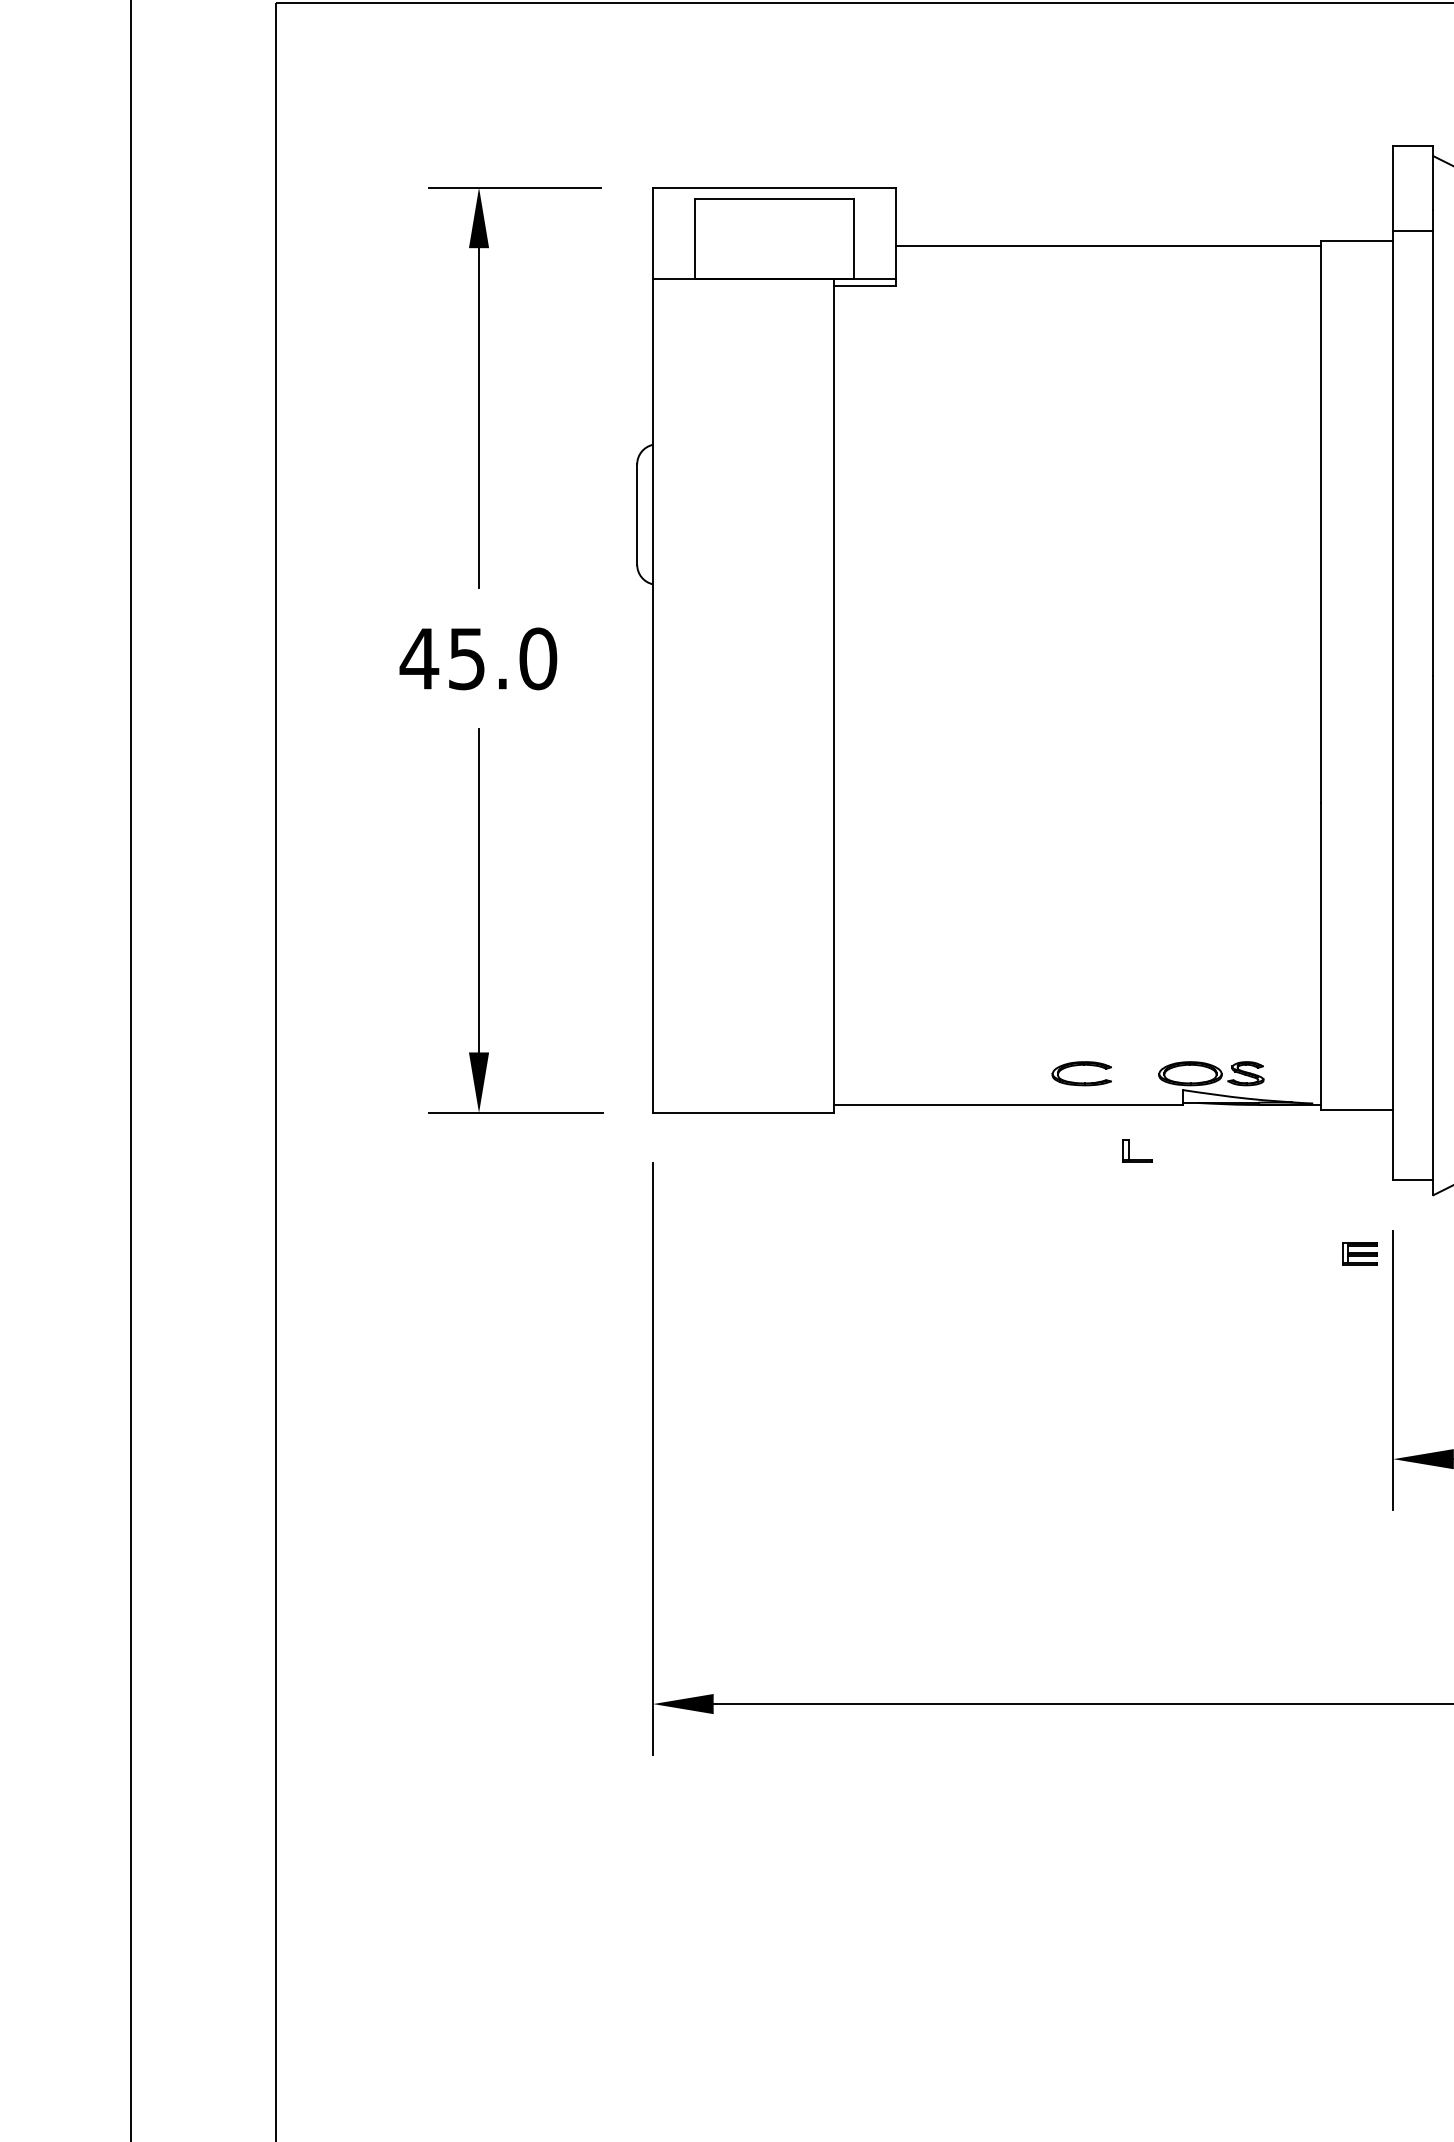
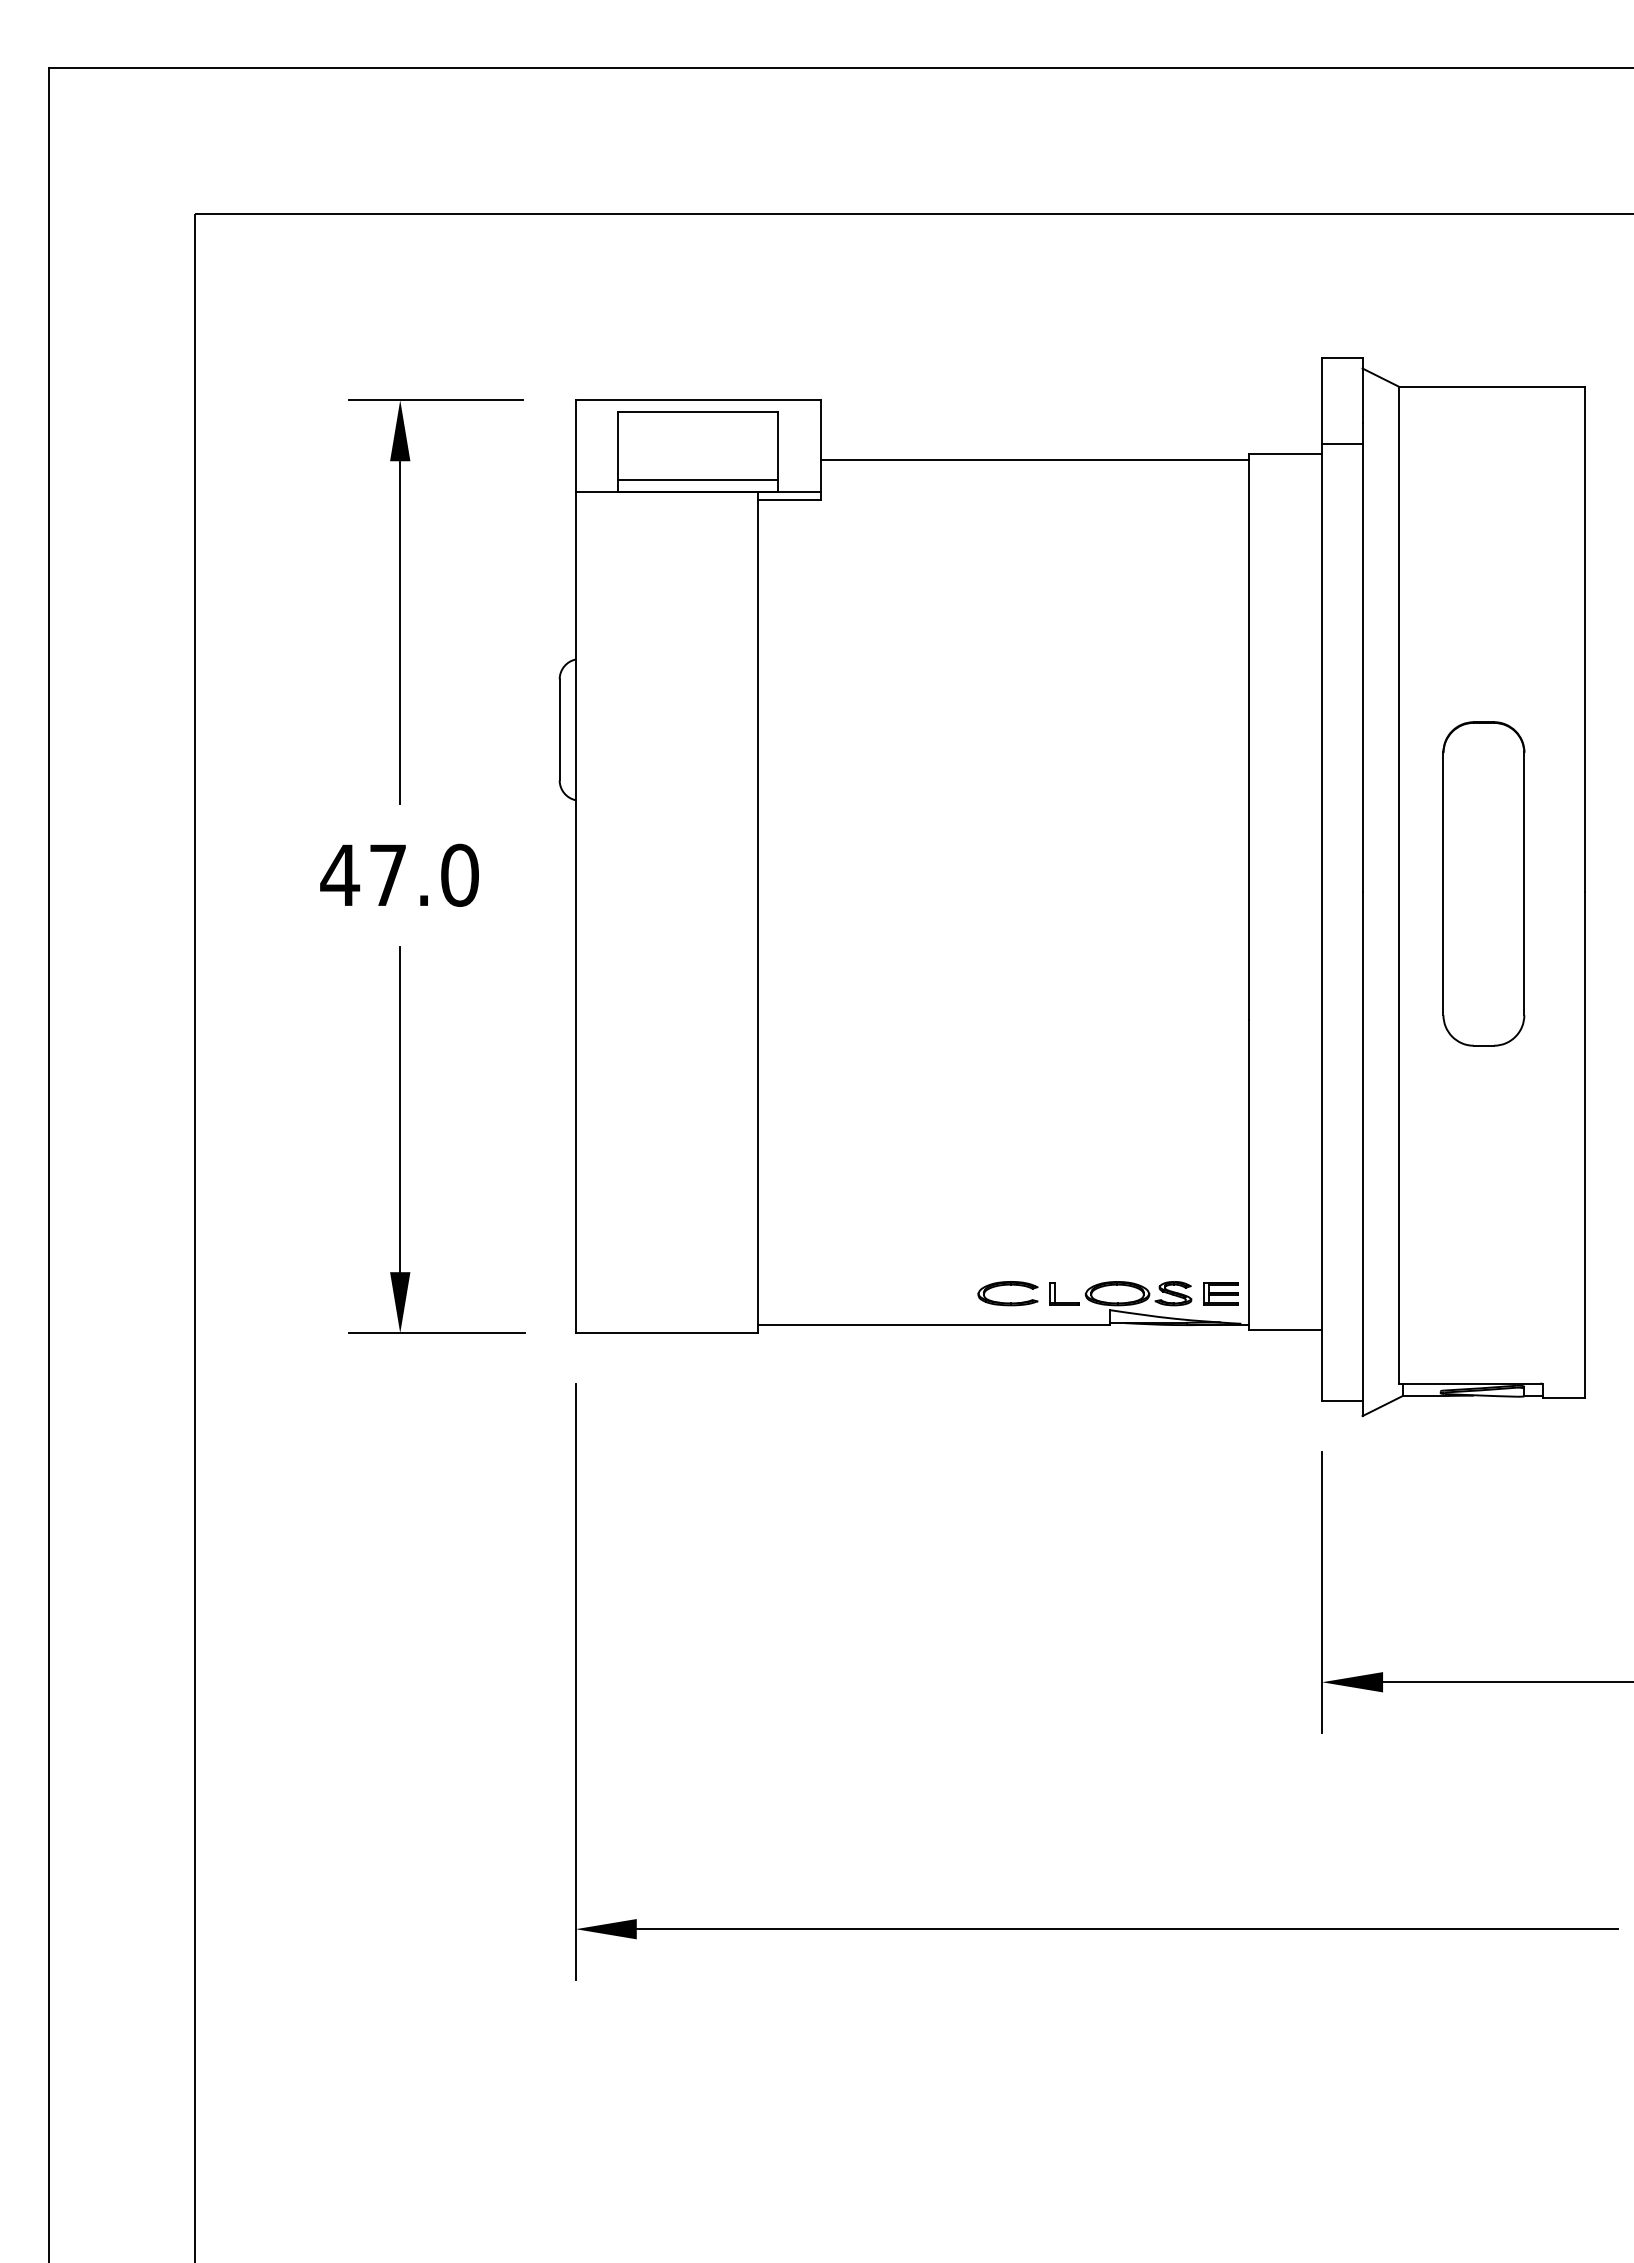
line: (774, 267) -> (698, 480), added
text: (466, 659) -> (387, 875), 45.0 -> 47.0
part: (1128, 1150) -> (1055, 1293), moved
part: (1359, 1254) -> (1220, 1293), moved

